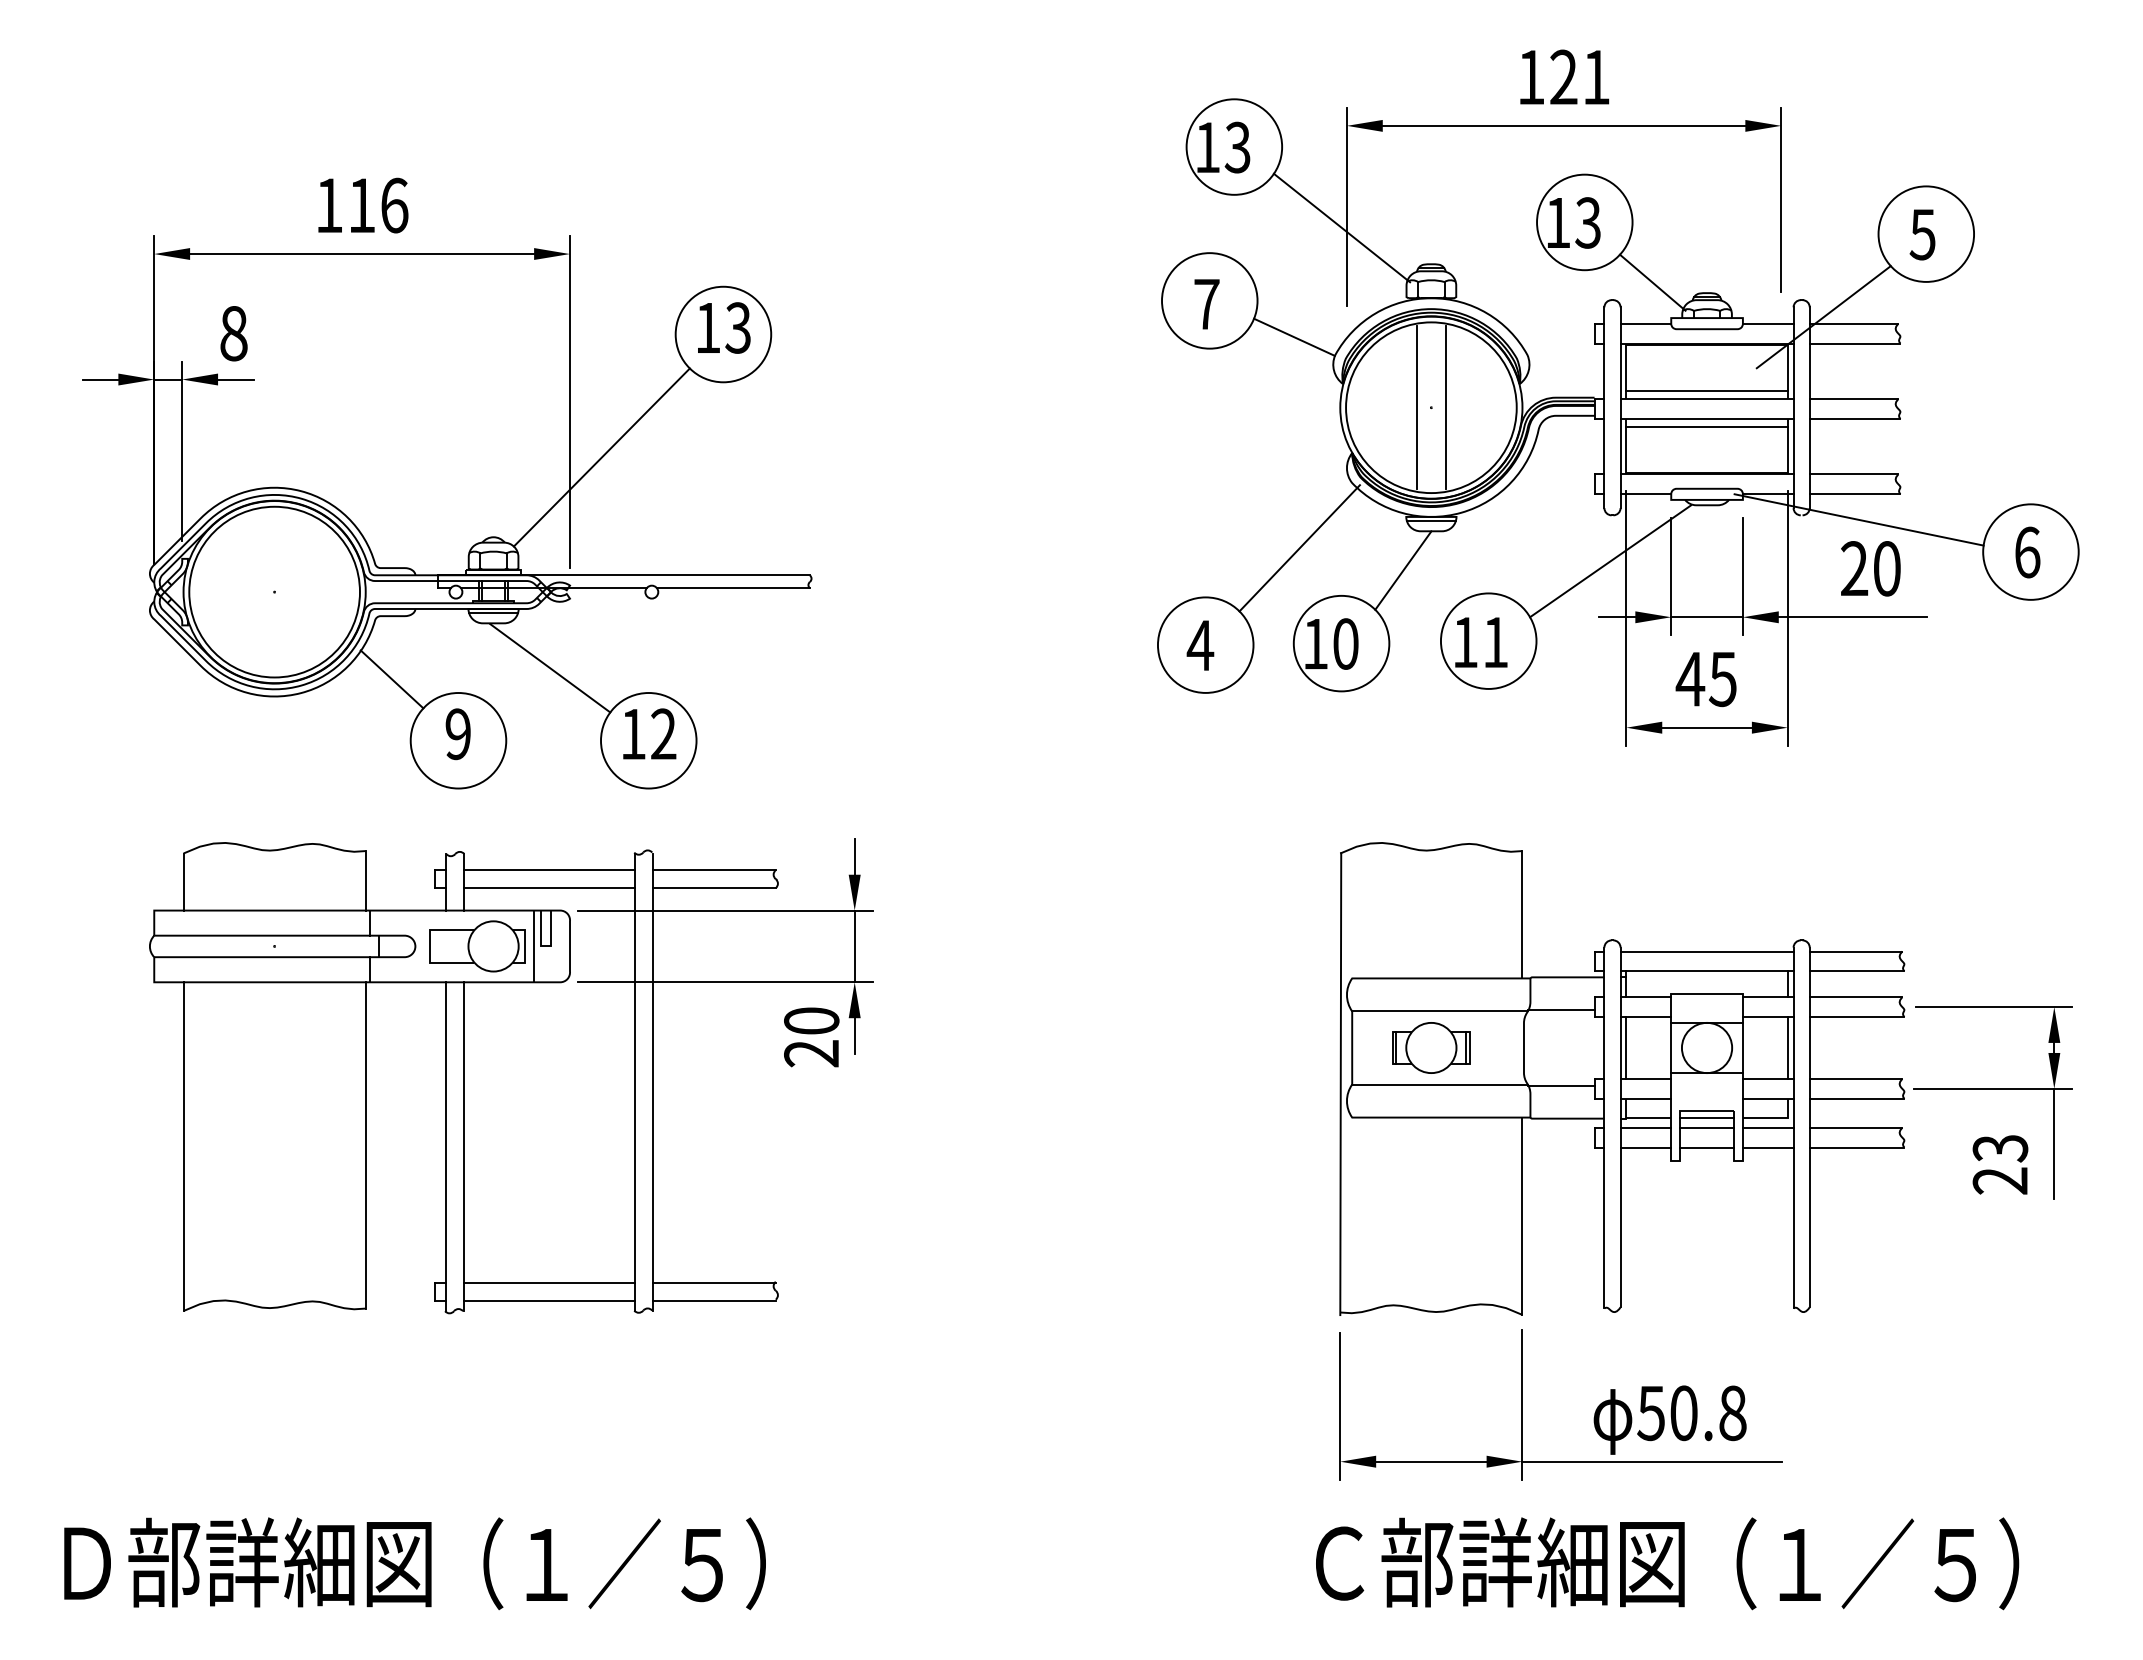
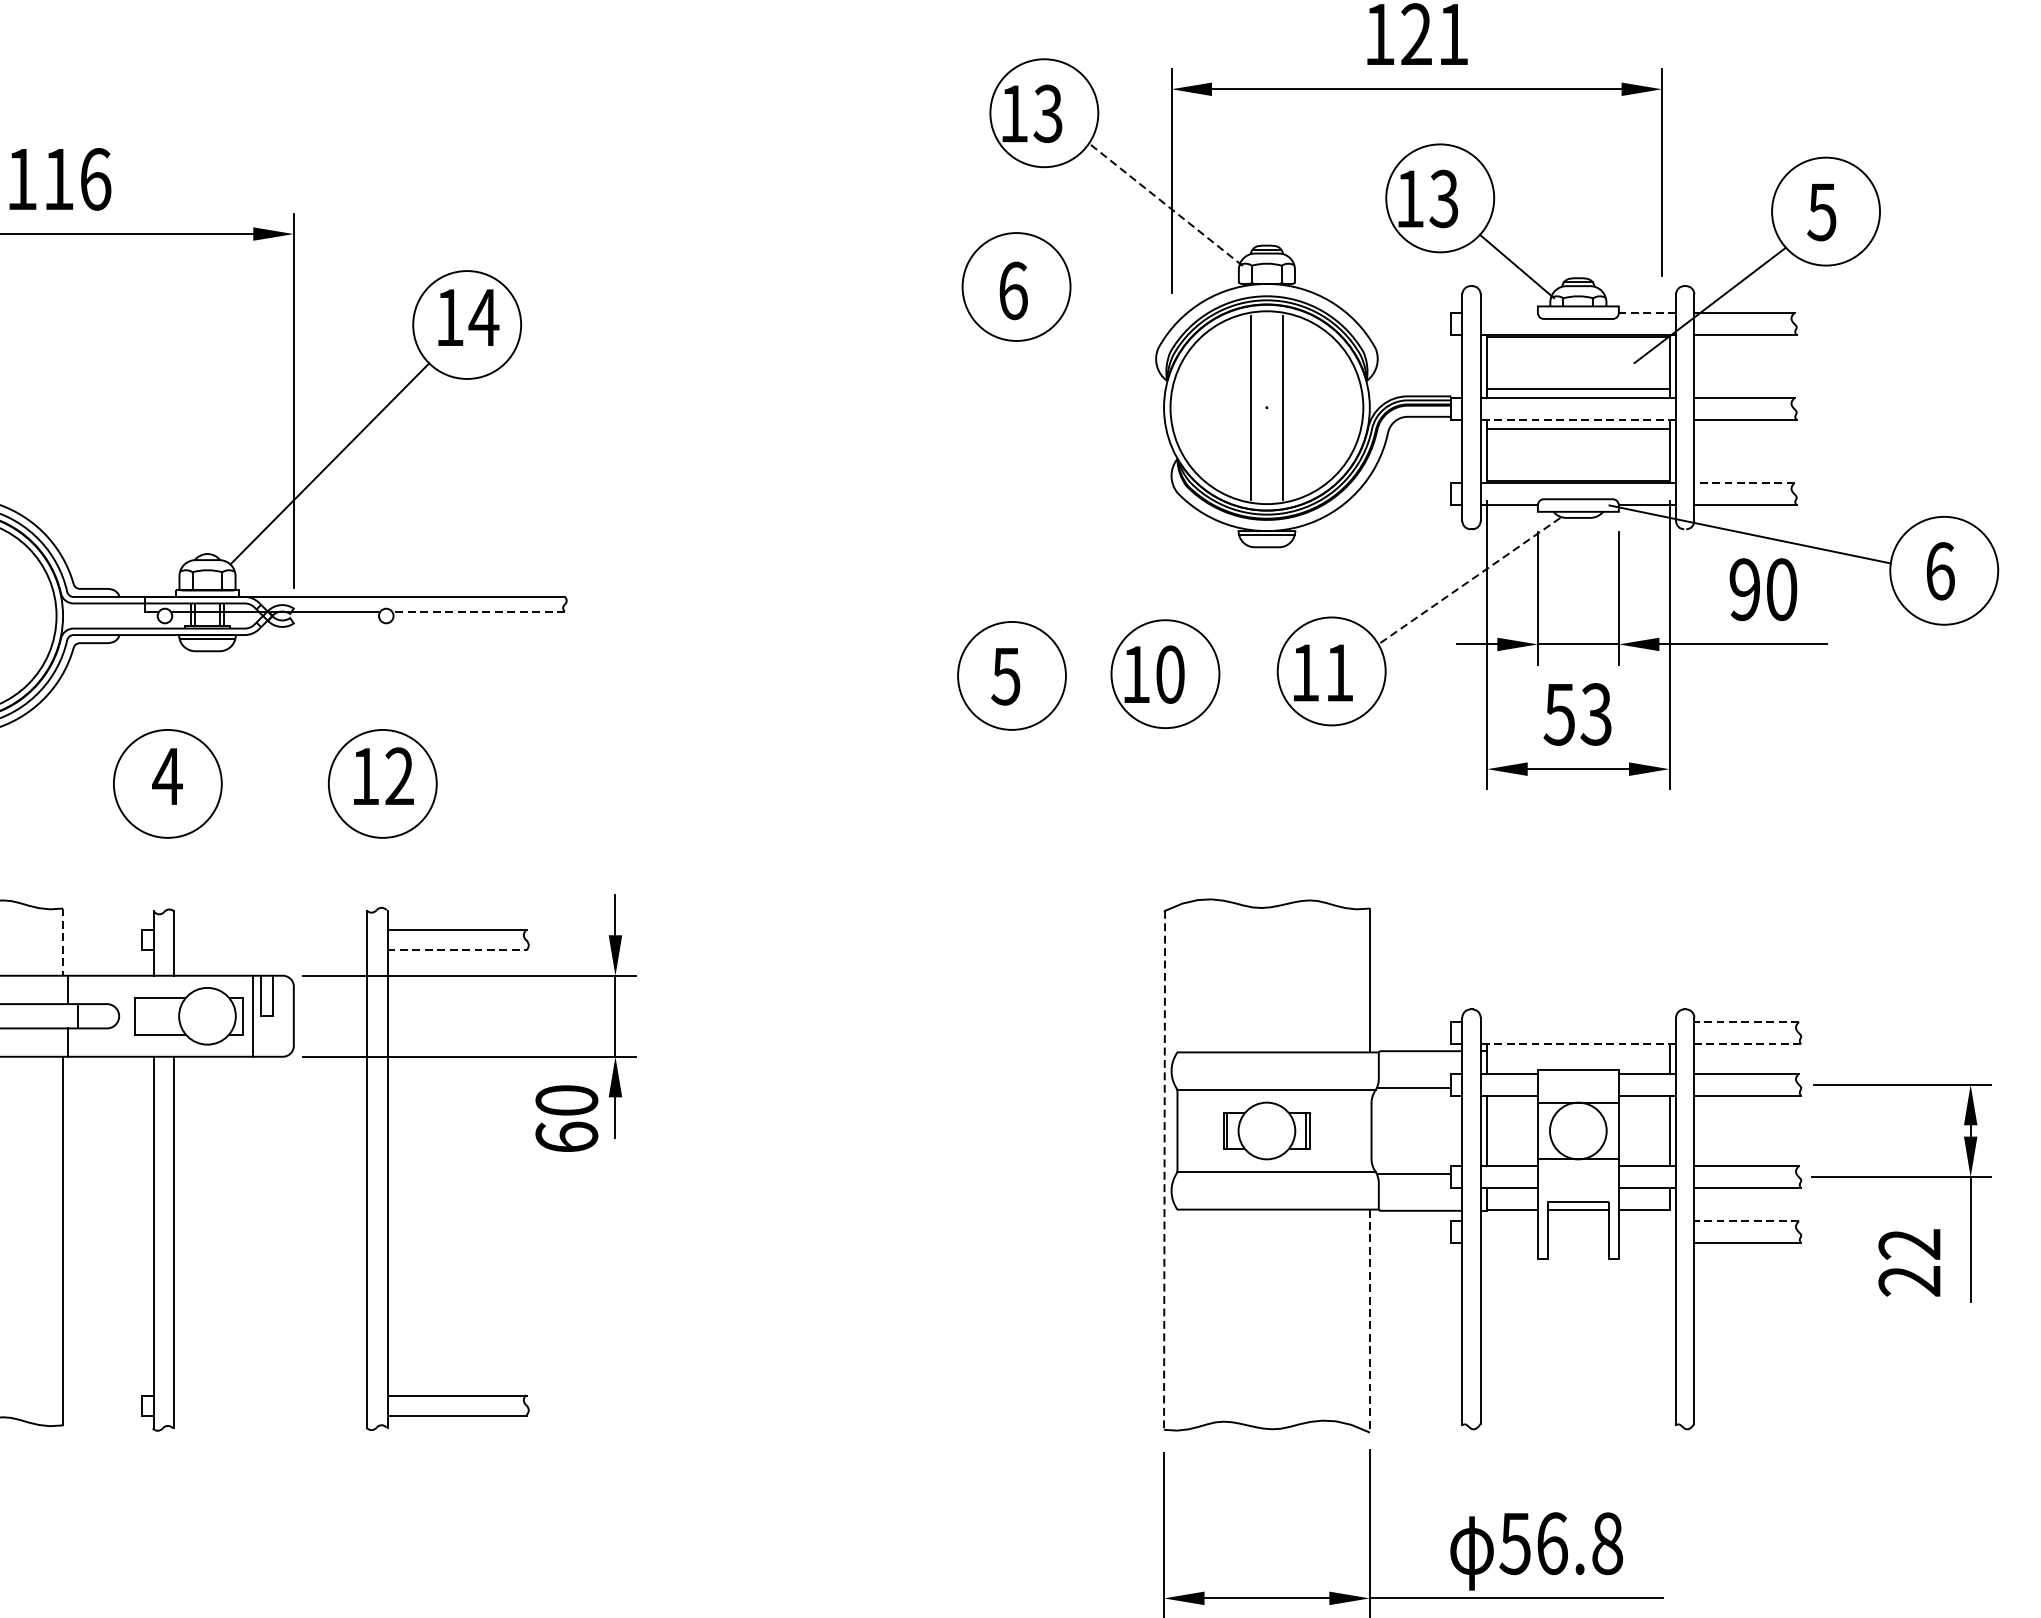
line: (1341, 227) -> (1165, 204), solid -> dashed
text: (1206, 304) -> (1012, 291), 7 -> 6
line: (1645, 323) -> (1508, 312), removed
line: (1767, 323) -> (1646, 312), solid -> dashed
text: (737, 327) -> (483, 317), 13 -> 14
line: (1294, 336) -> (1112, 327), removed
line: (1707, 418) -> (1578, 419), solid -> dashed
line: (1853, 474) -> (1743, 483), solid -> dashed
line: (1299, 548) -> (1117, 566), removed
line: (1610, 561) -> (1469, 581), solid -> dashed
text: (1854, 568) -> (1744, 589), 20 -> 90
line: (1403, 570) -> (1235, 591), removed
line: (733, 588) -> (478, 611), solid -> dashed
text: (1200, 645) -> (1006, 676), 4 -> 5
line: (550, 668) -> (271, 702), removed
line: (391, 679) -> (92, 714), removed
text: (1705, 679) -> (1576, 714), 45 -> 53
text: (457, 734) -> (166, 776), 9 -> 4
line: (549, 870) -> (270, 930), removed
line: (365, 880) -> (62, 941), solid -> dashed
line: (549, 888) -> (270, 950), removed
line: (714, 888) -> (457, 950), solid -> dashed
line: (1706, 951) -> (1577, 1021), removed
line: (1855, 951) -> (1746, 1021), solid -> dashed
line: (1707, 971) -> (1578, 1044), solid -> dashed
line: (1856, 971) -> (1747, 1044), solid -> dashed
text: (811, 1053) -> (566, 1137), 20 -> 60
line: (1340, 1084) -> (1164, 1172), solid -> dashed
line: (1645, 1127) -> (1508, 1220), removed
line: (1706, 1127) -> (1577, 1220), removed
line: (1767, 1127) -> (1646, 1220), removed
line: (1855, 1127) -> (1746, 1220), solid -> dashed
line: (1645, 1147) -> (1508, 1243), removed
line: (1706, 1147) -> (1577, 1243), removed
line: (1767, 1147) -> (1646, 1243), removed
text: (2000, 1148) -> (1909, 1244), 23 -> 22
line: (1522, 1216) -> (1369, 1321), solid -> dashed
line: (549, 1282) -> (270, 1395), removed
line: (549, 1300) -> (270, 1416), removed
text: (1683, 1413) -> (1551, 1543), 50.8 -> 56.8

